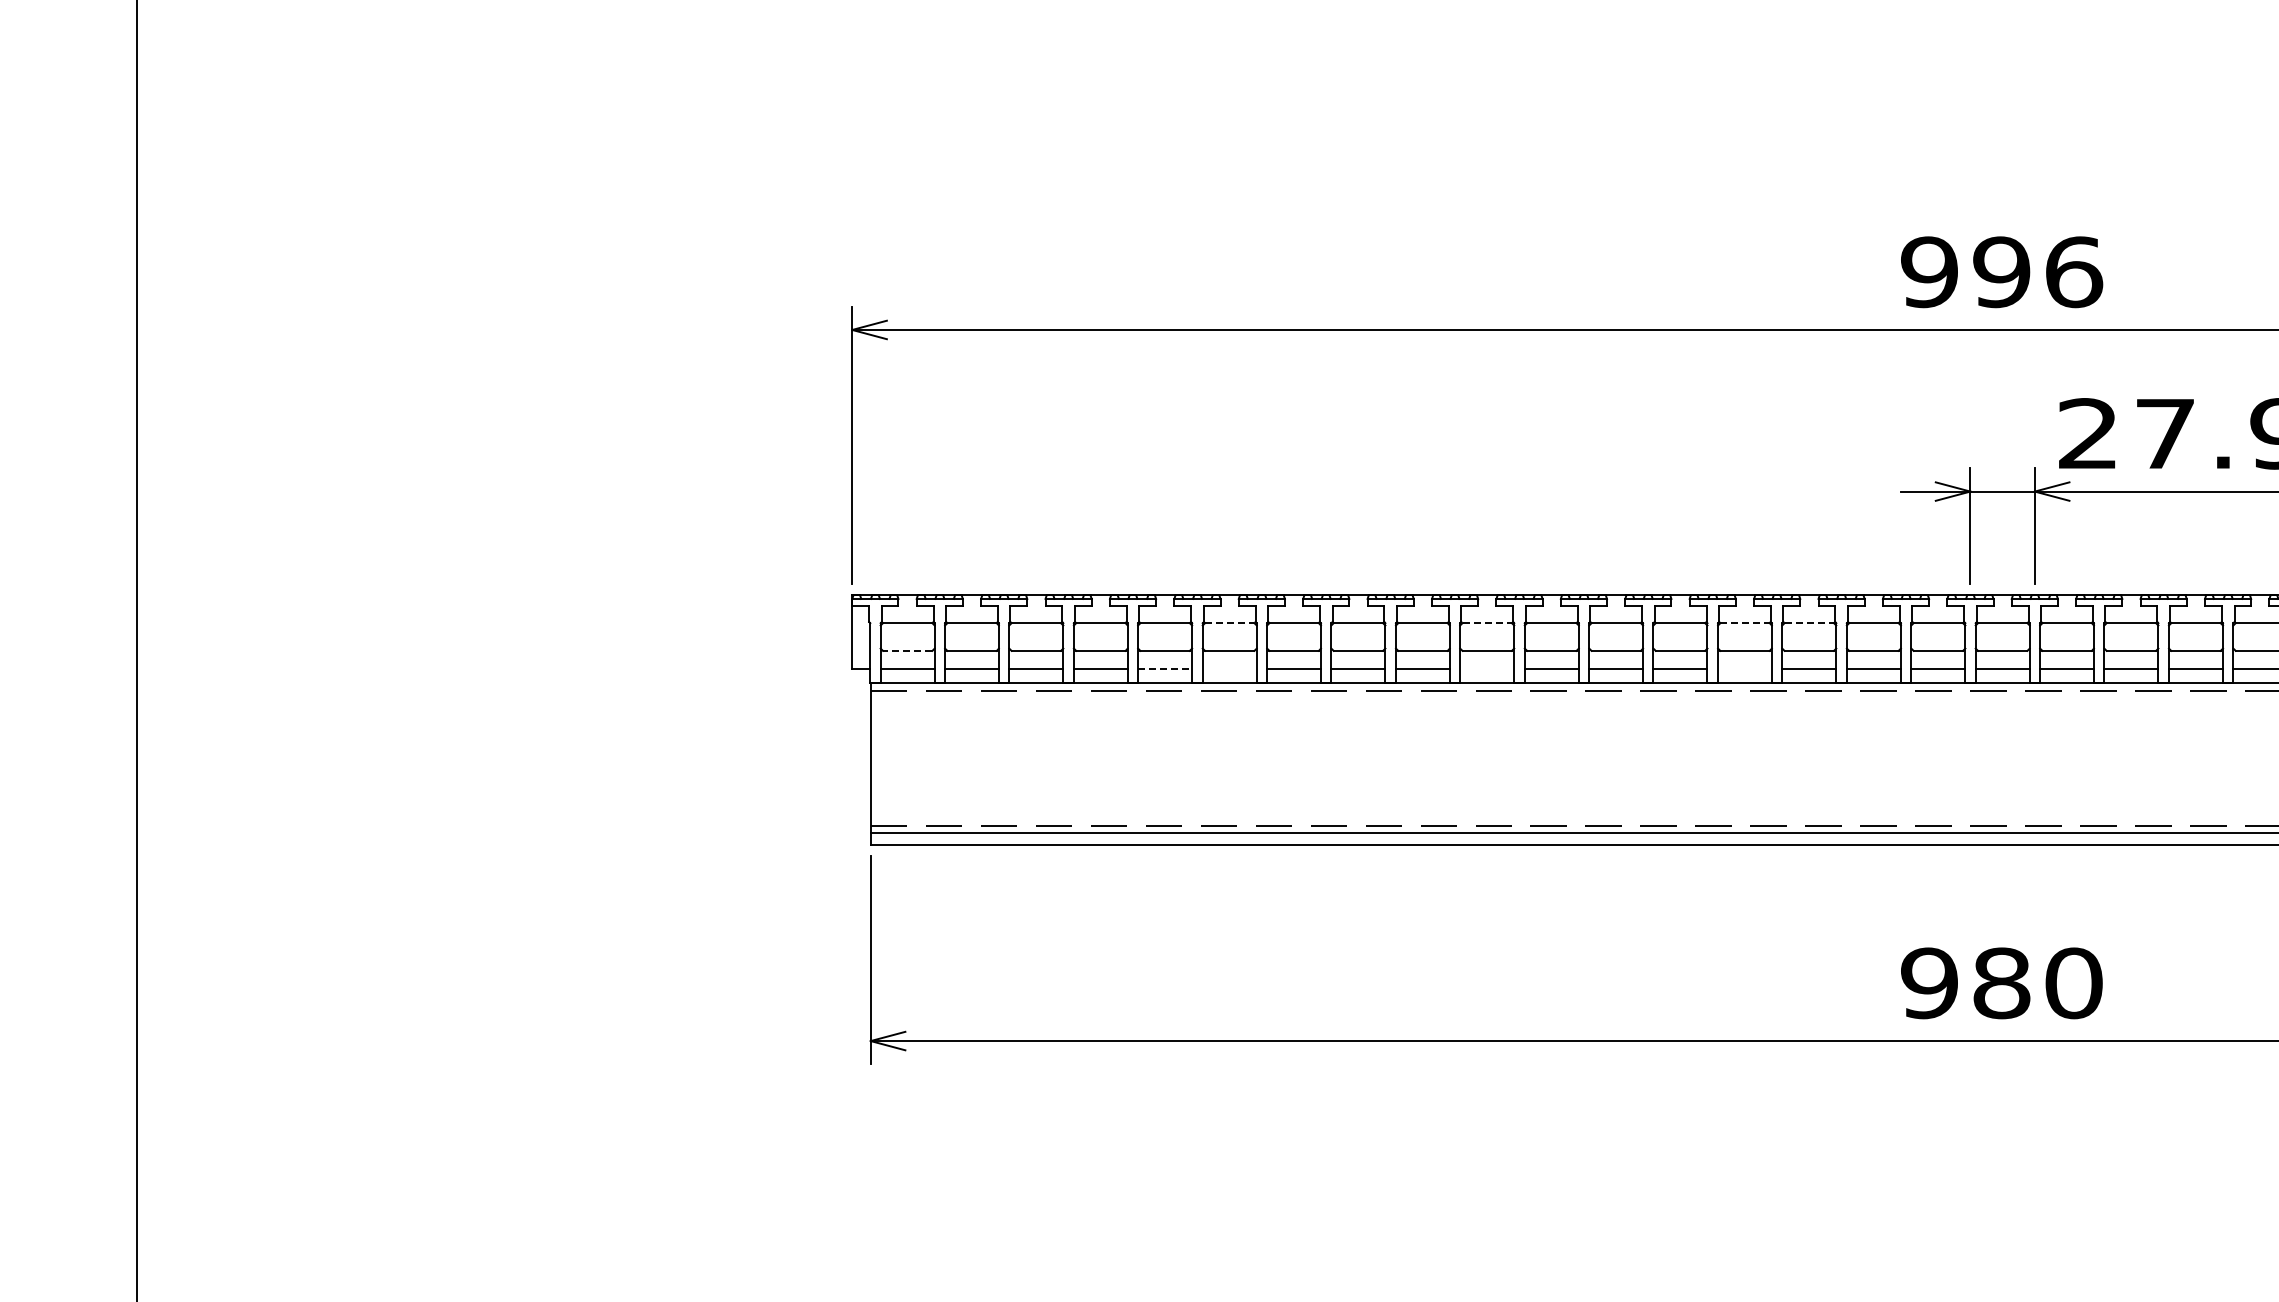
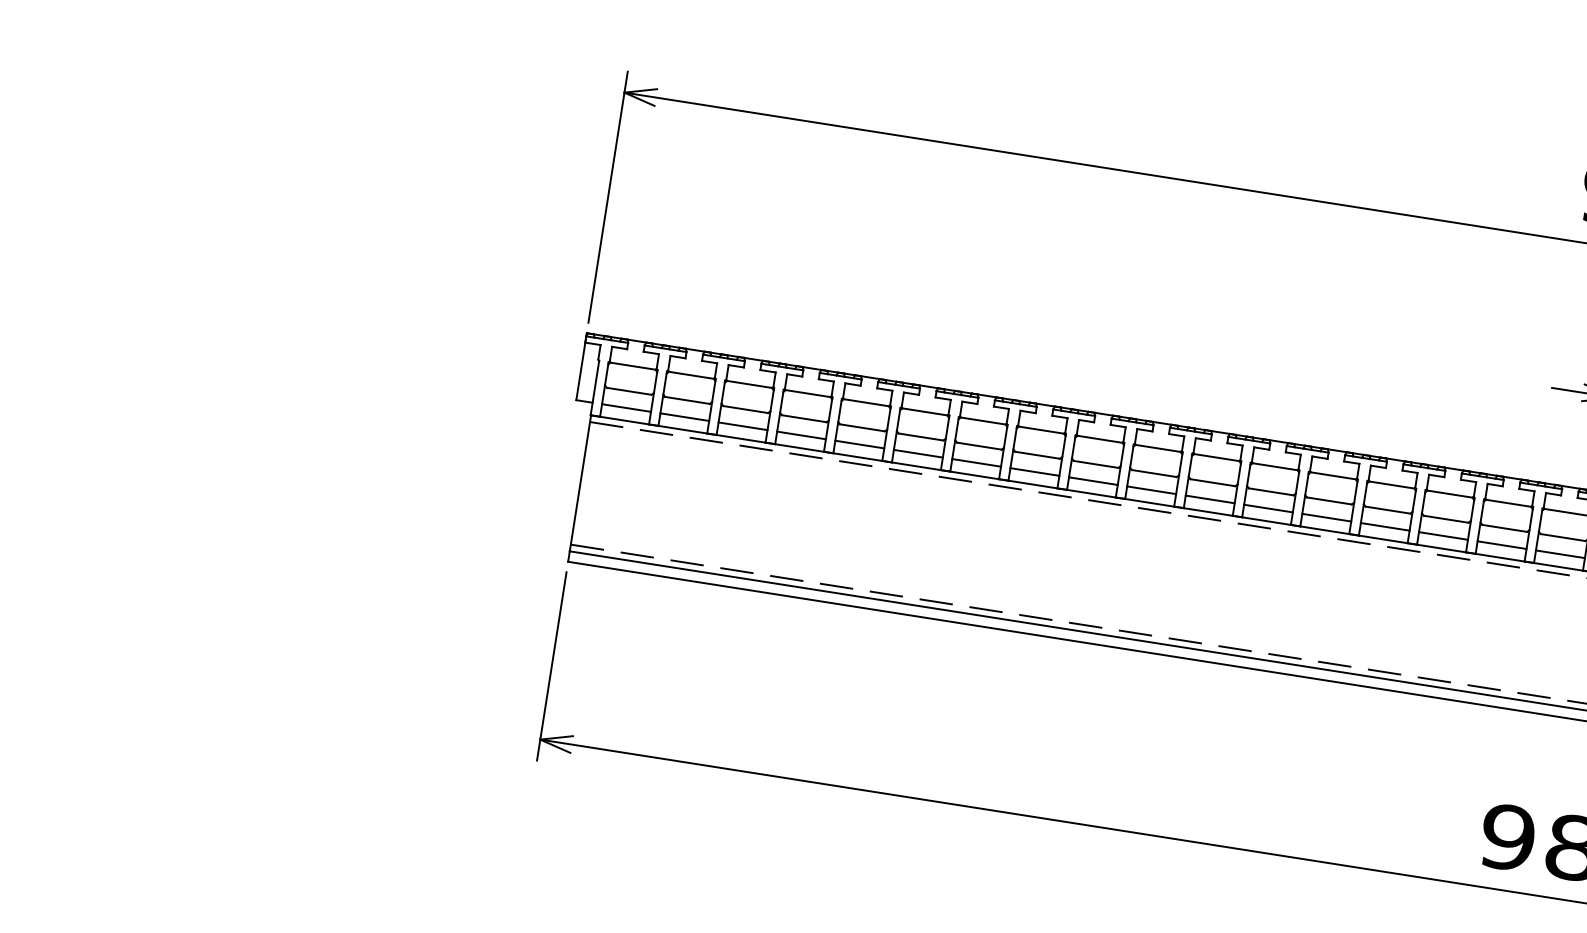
line: (1229, 623) -> (924, 412), dashed -> solid
line: (1487, 623) -> (1158, 448), dashed -> solid
line: (1745, 623) -> (1392, 485), dashed -> solid
line: (1809, 623) -> (1450, 494), dashed -> solid
line: (907, 650) -> (629, 390), dashed -> solid
line: (1165, 669) -> (860, 444), dashed -> solid
line: (1229, 669) -> (918, 453), added
line: (1487, 669) -> (1151, 490), added
line: (1744, 669) -> (1384, 526), added

